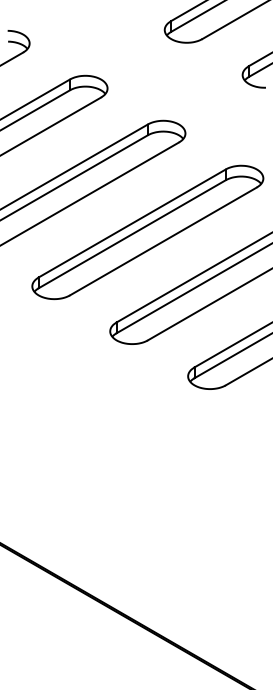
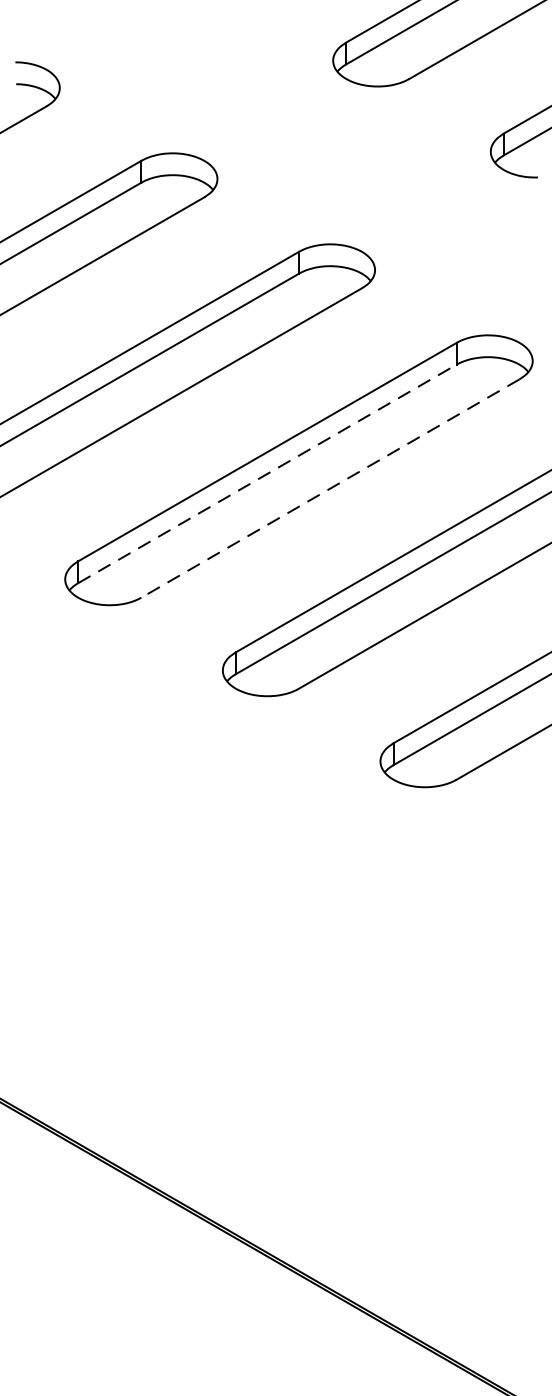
line: (132, 234) -> (267, 474), solid -> dashed
line: (163, 241) -> (330, 488), solid -> dashed

